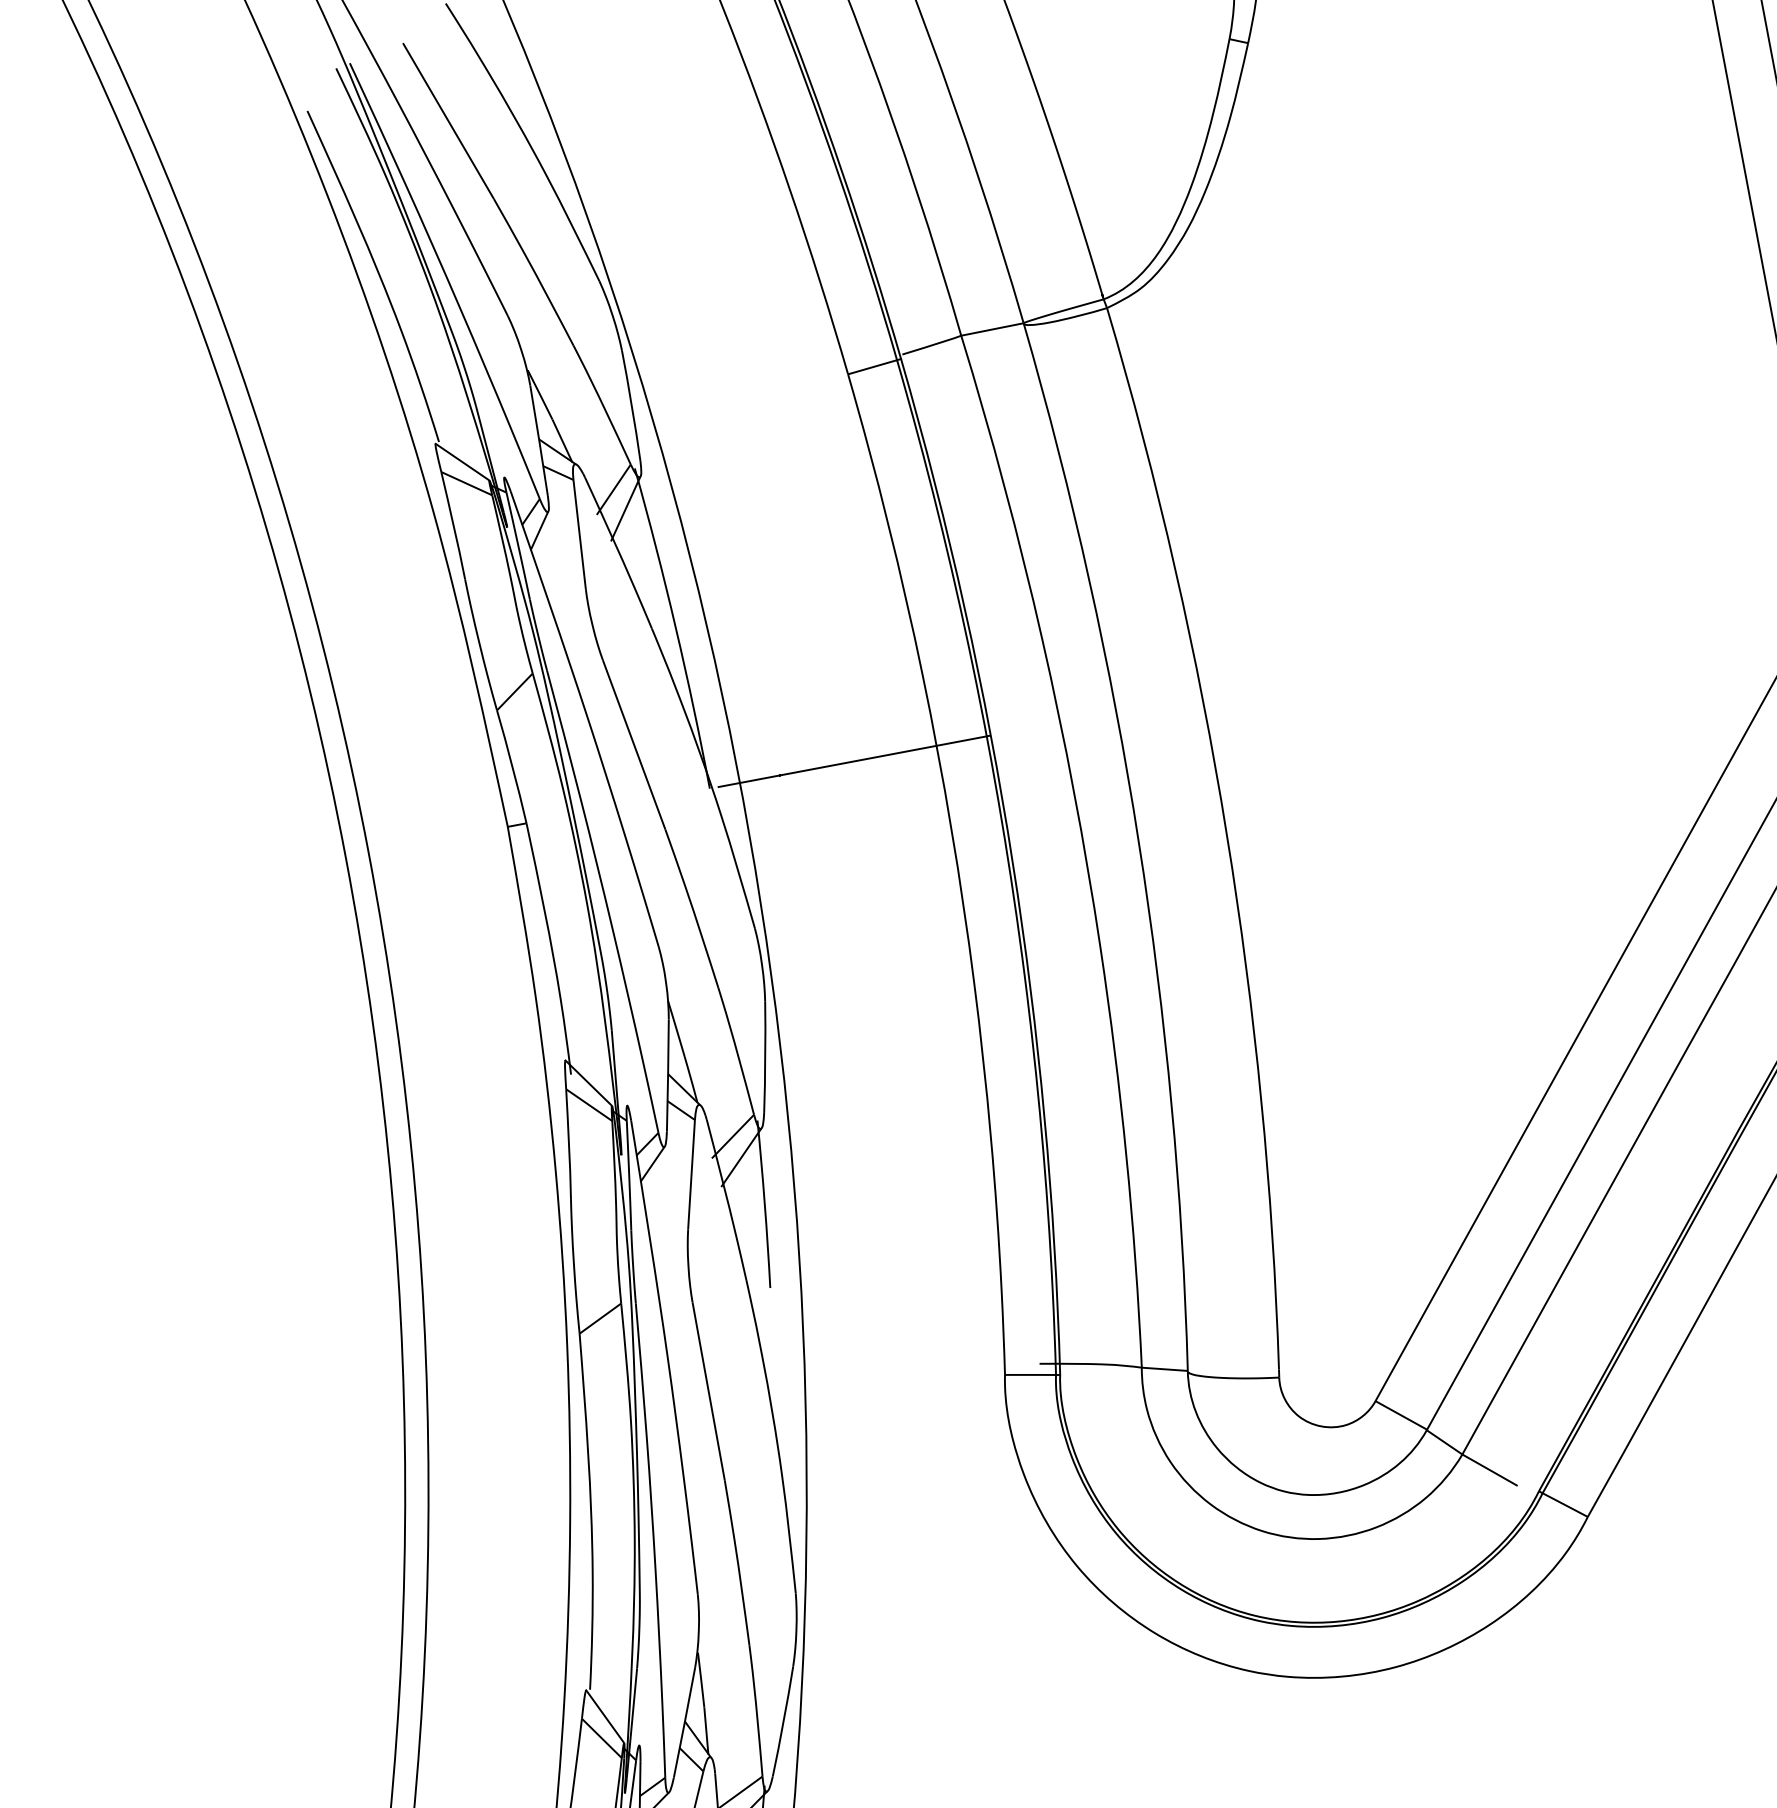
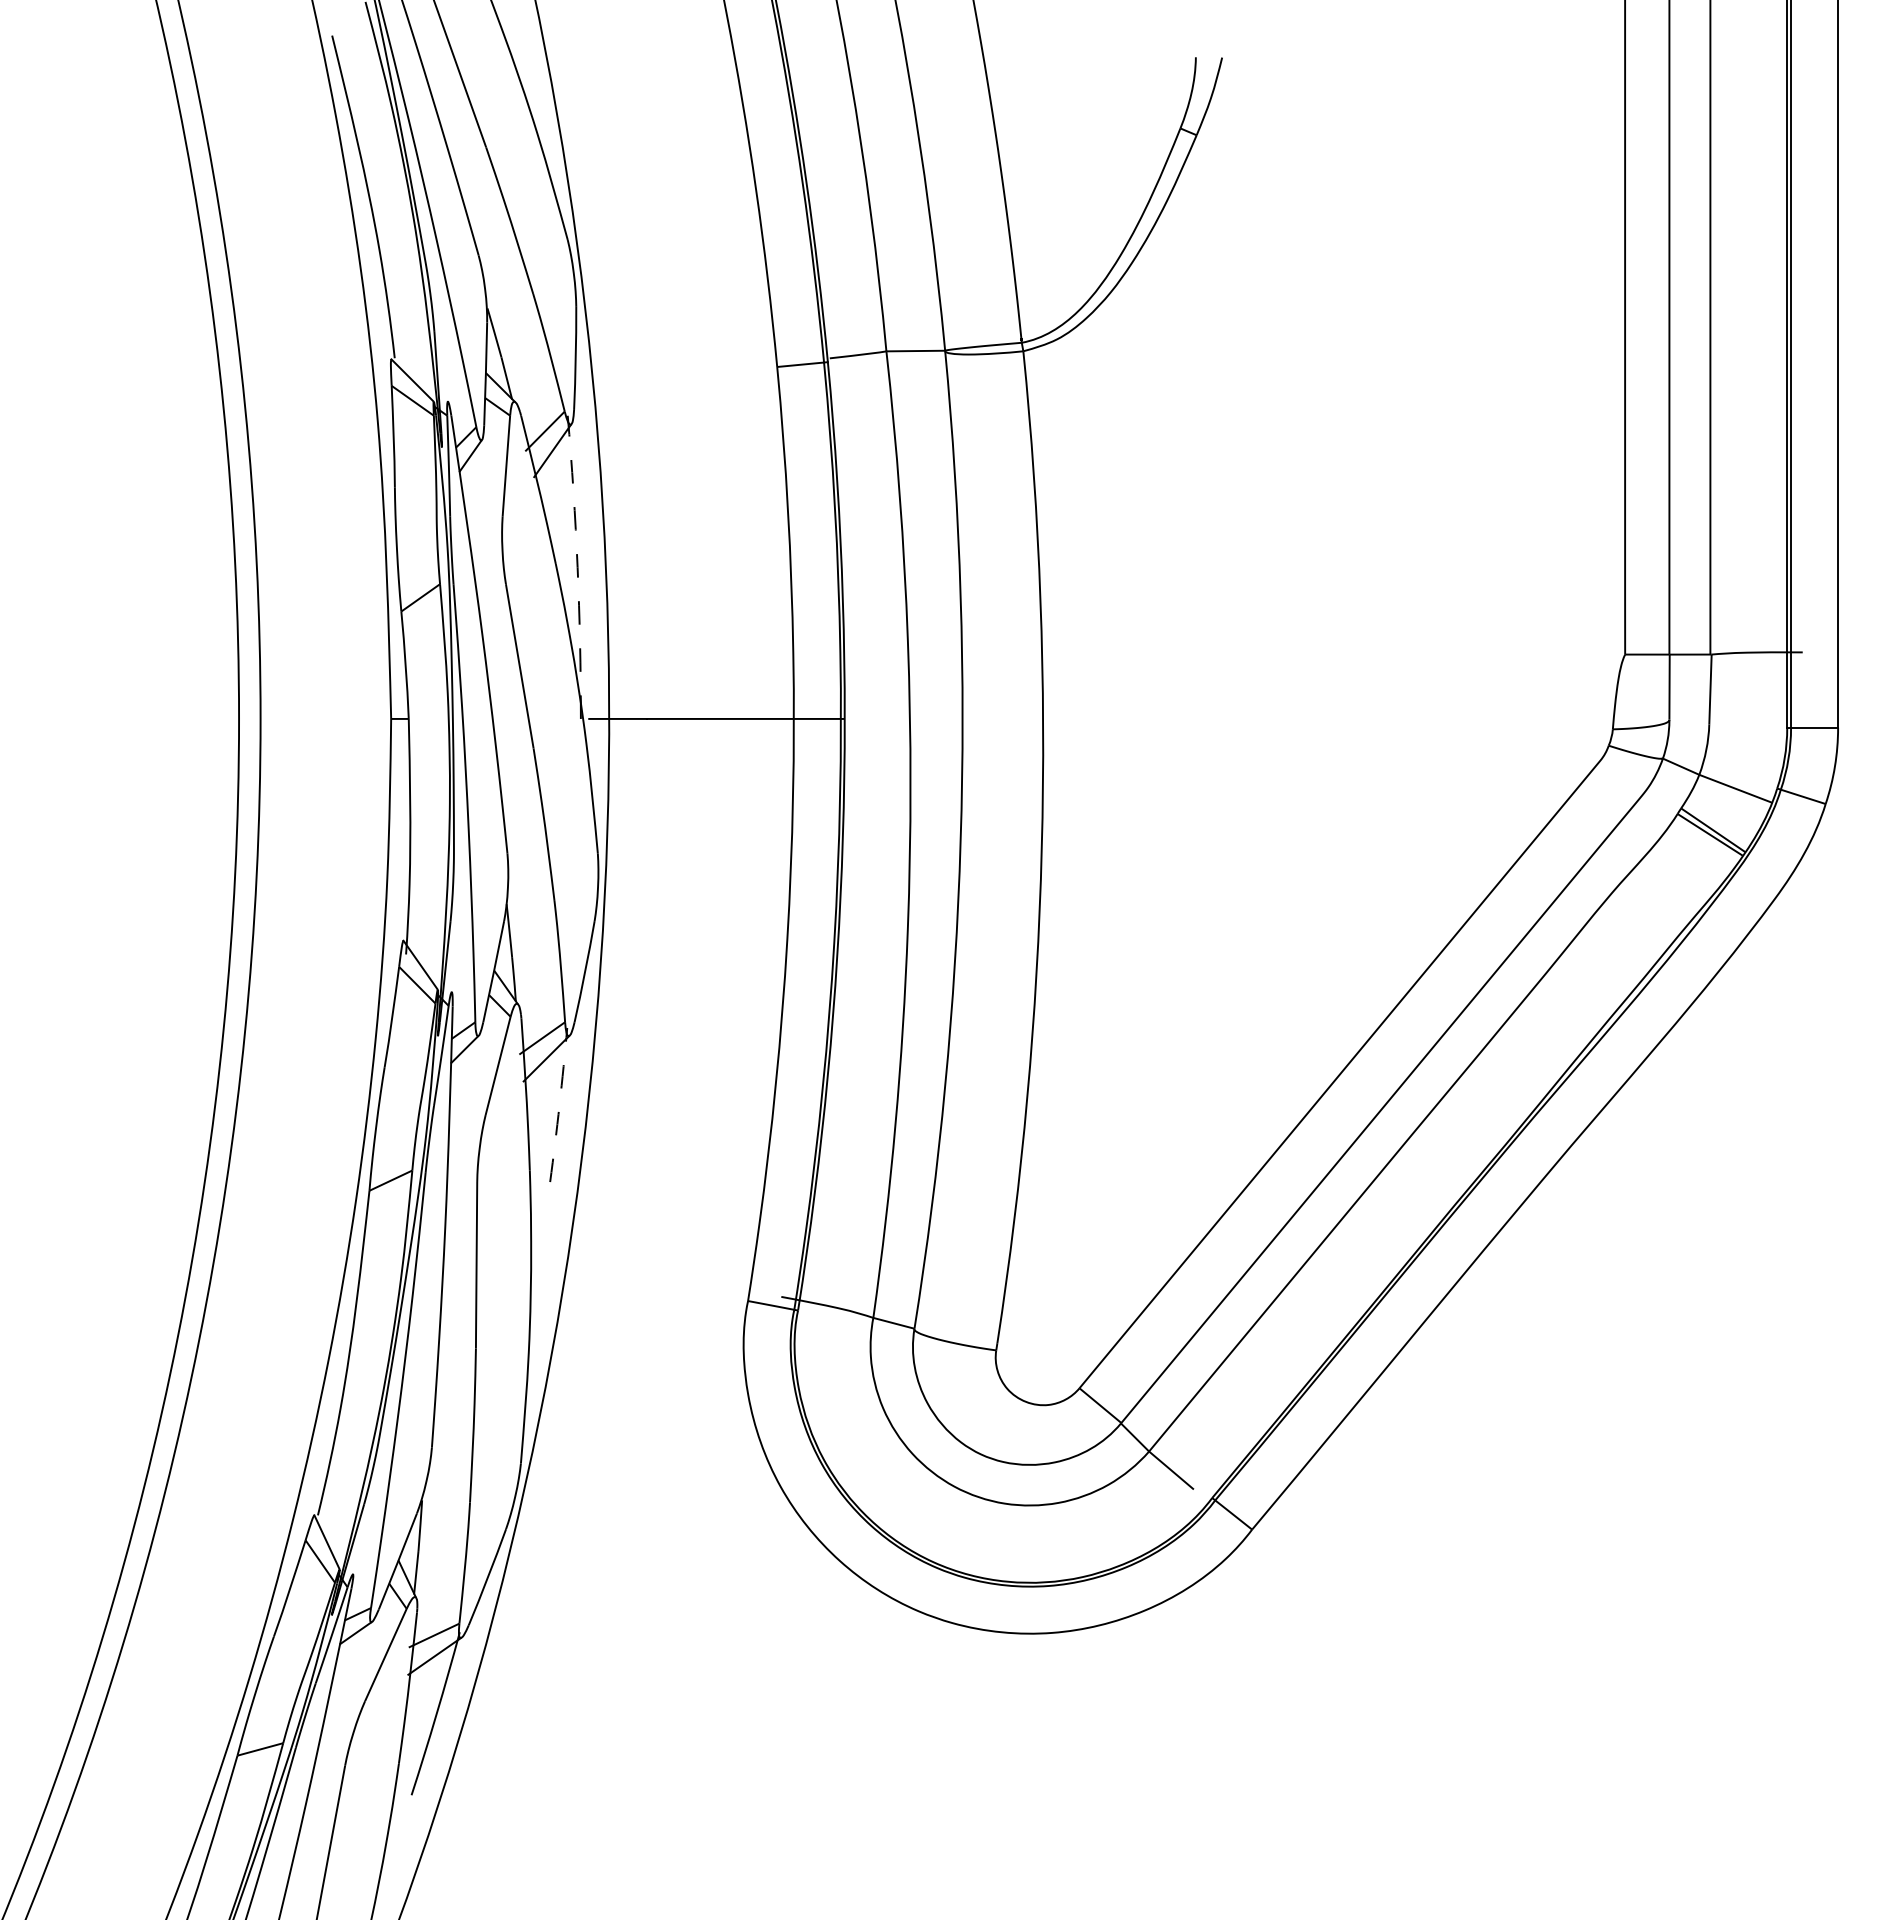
arc: (675, 628) -> (577, 567), solid -> dashed
arc: (764, 1204) -> (559, 1105), solid -> dashed

